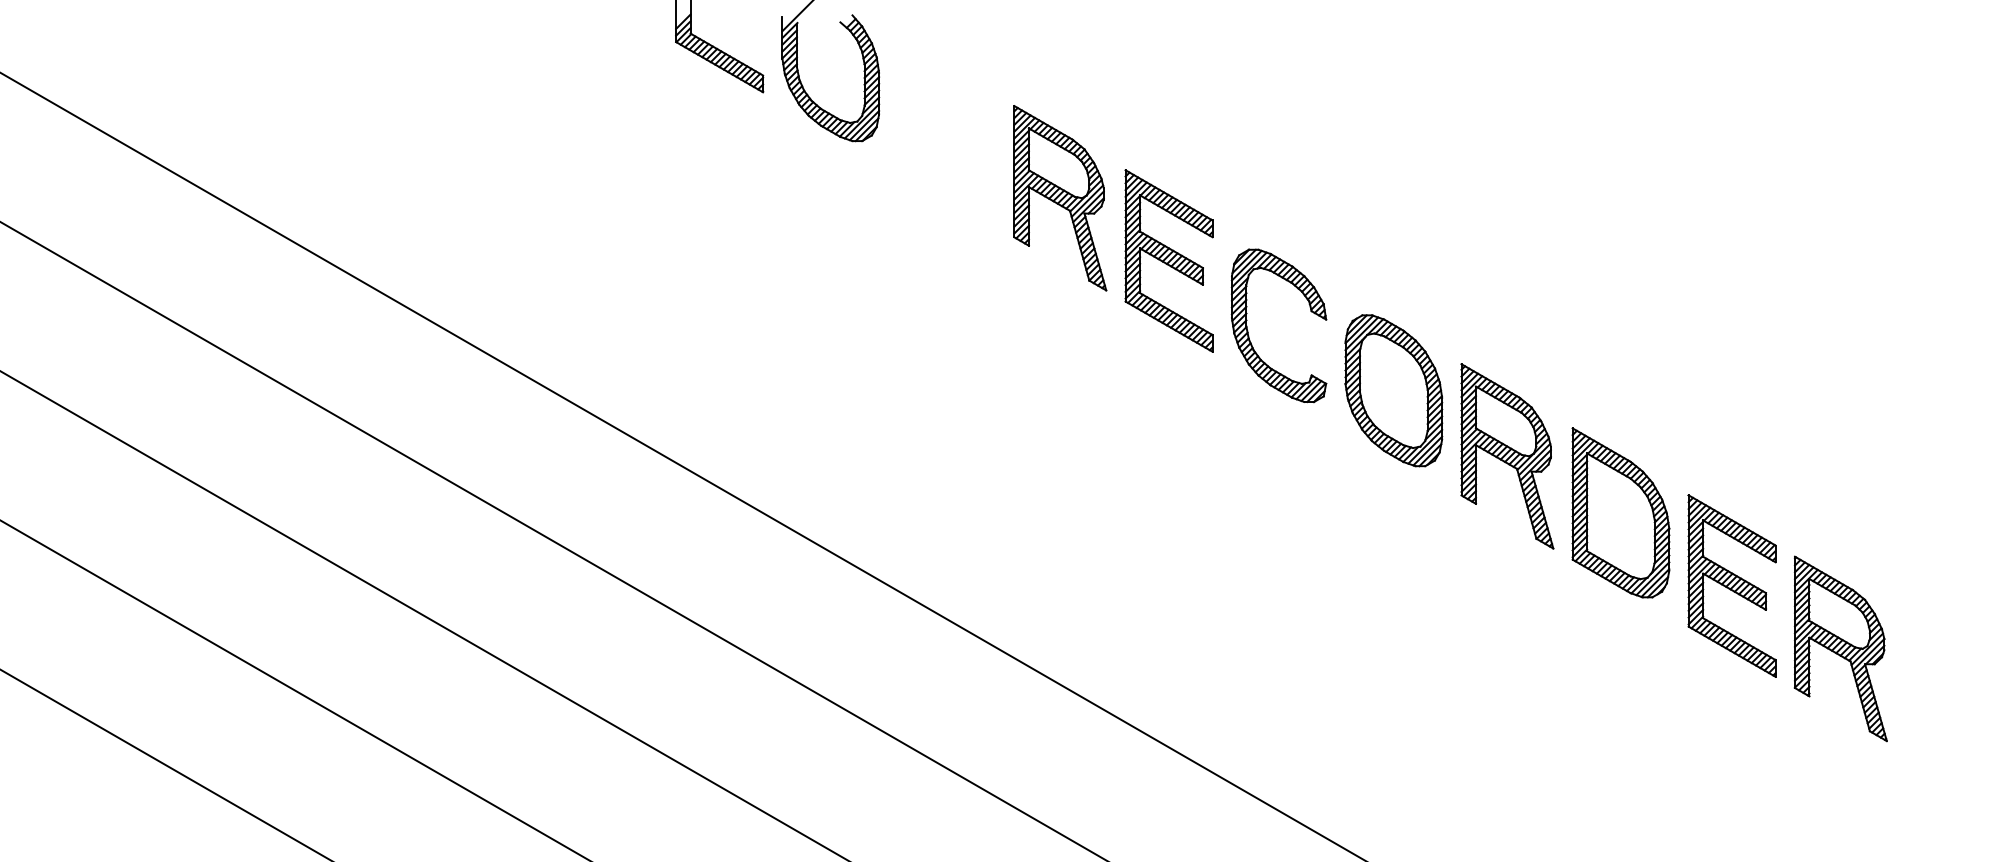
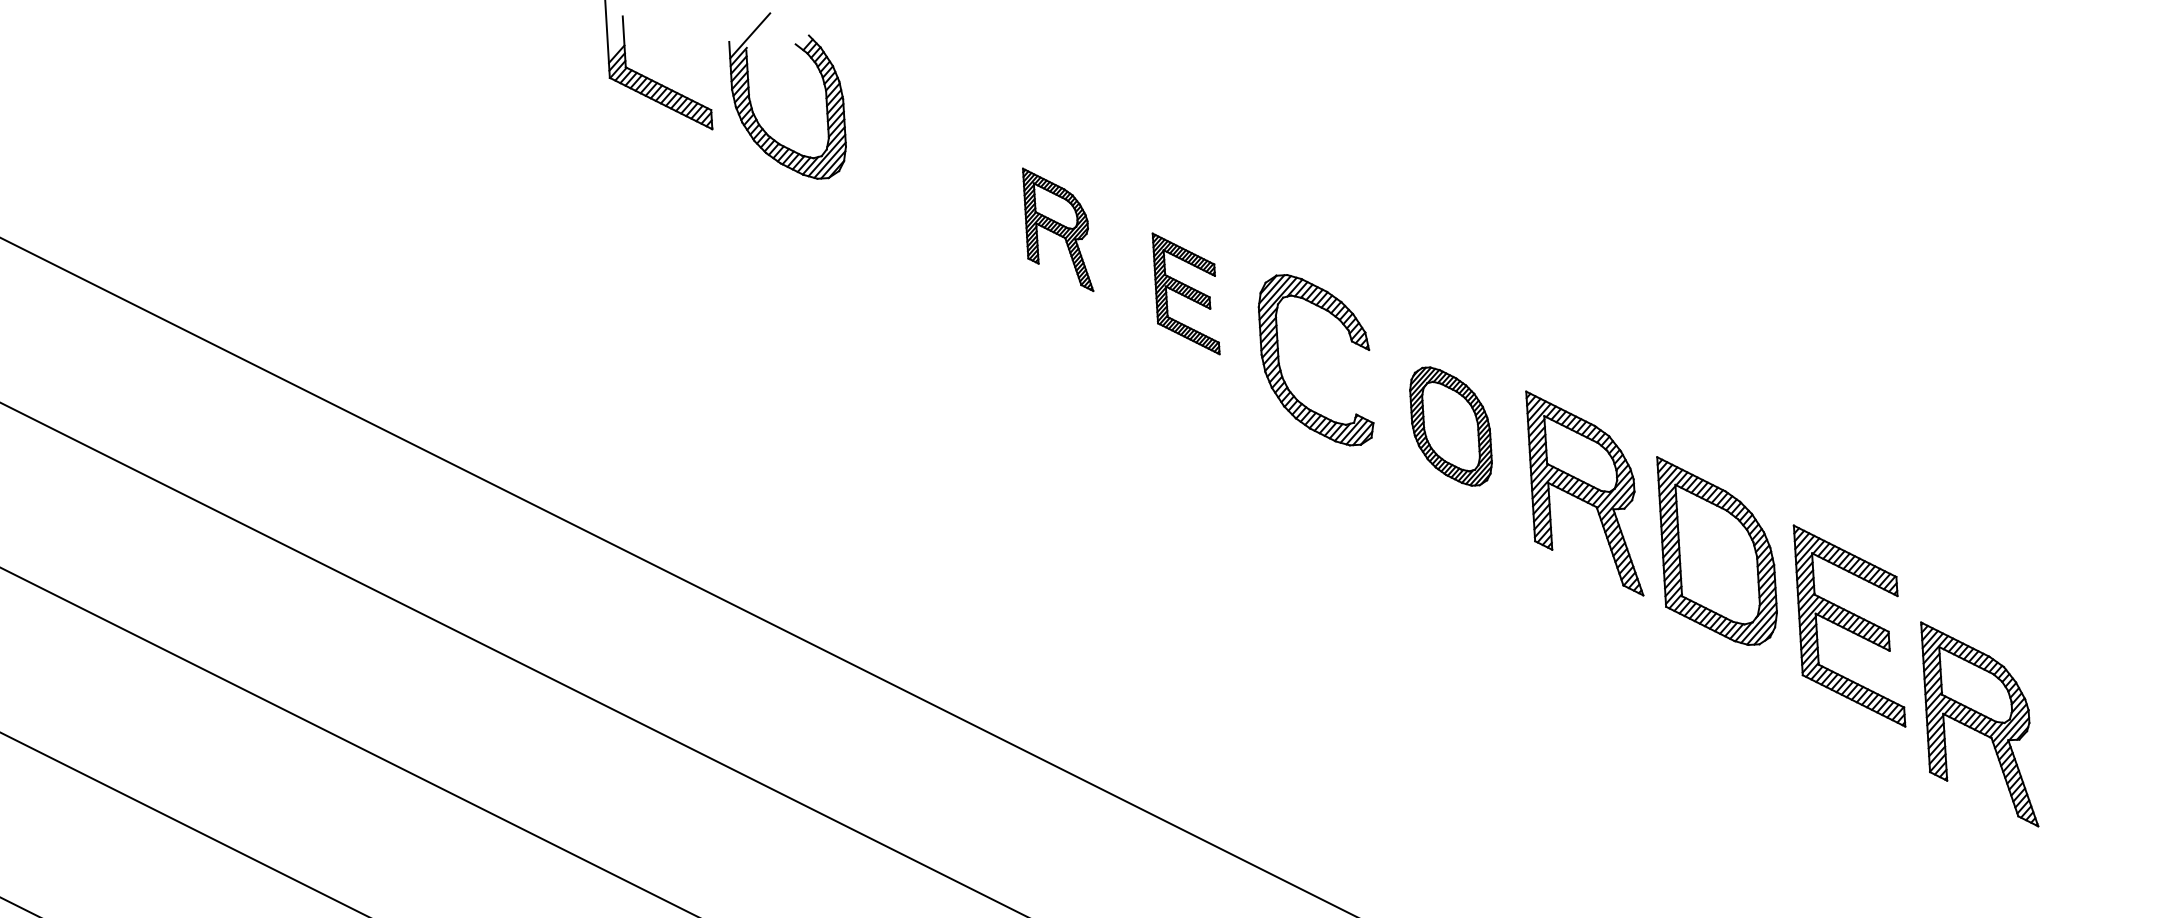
part: (1060, 198) -> (1058, 230), size x0.6
part: (1168, 260) -> (1185, 293), size x0.6
part: (1393, 390) -> (1450, 426), size x0.7
part: (1840, 648) -> (1979, 724), moved

